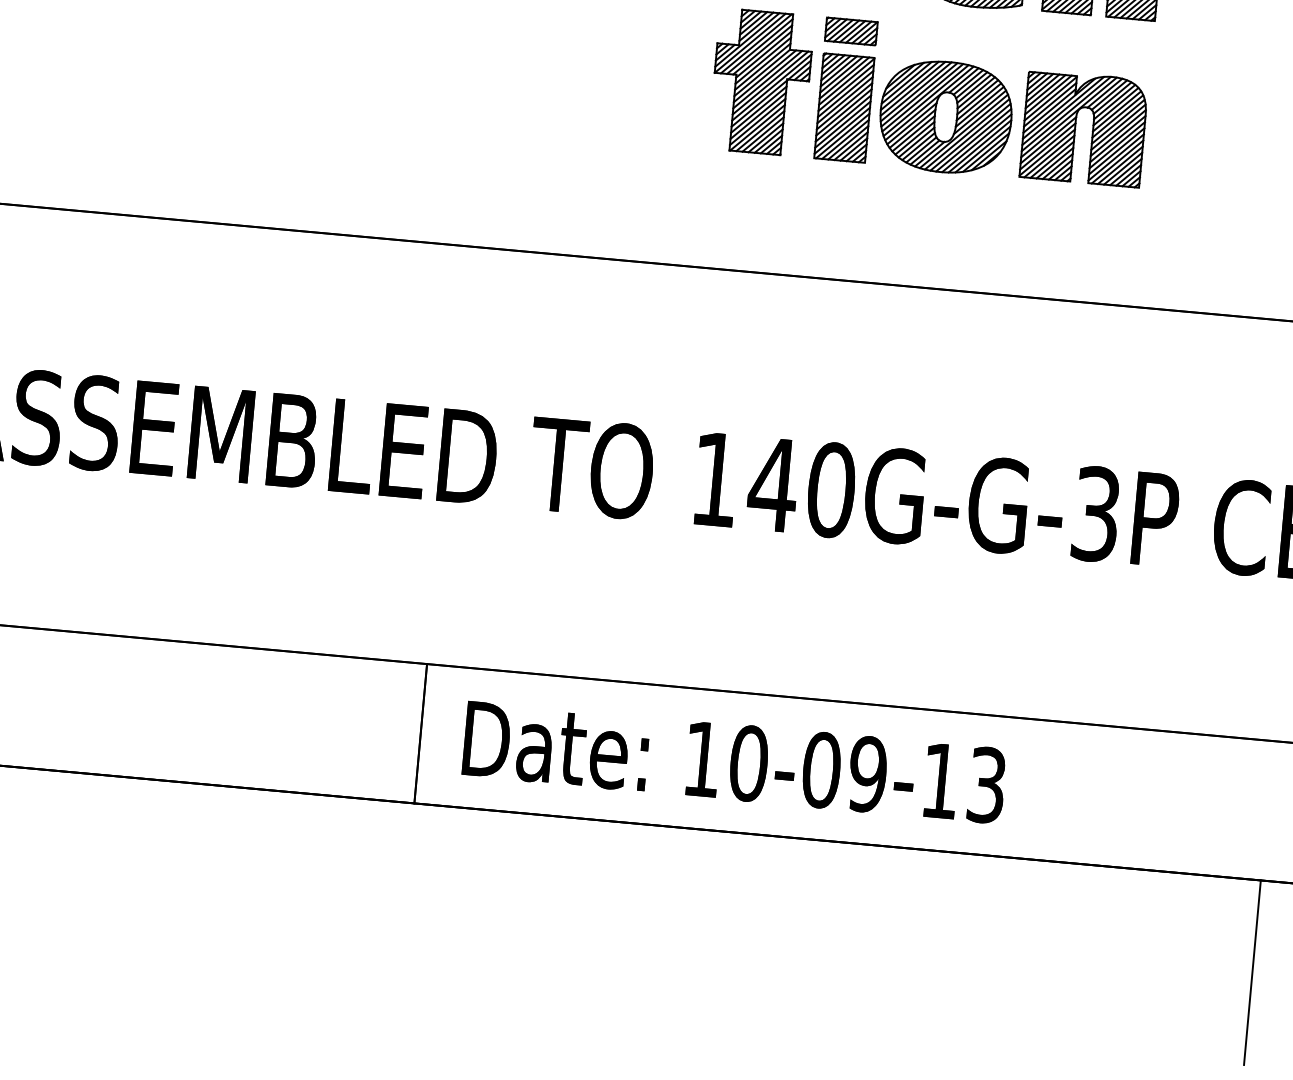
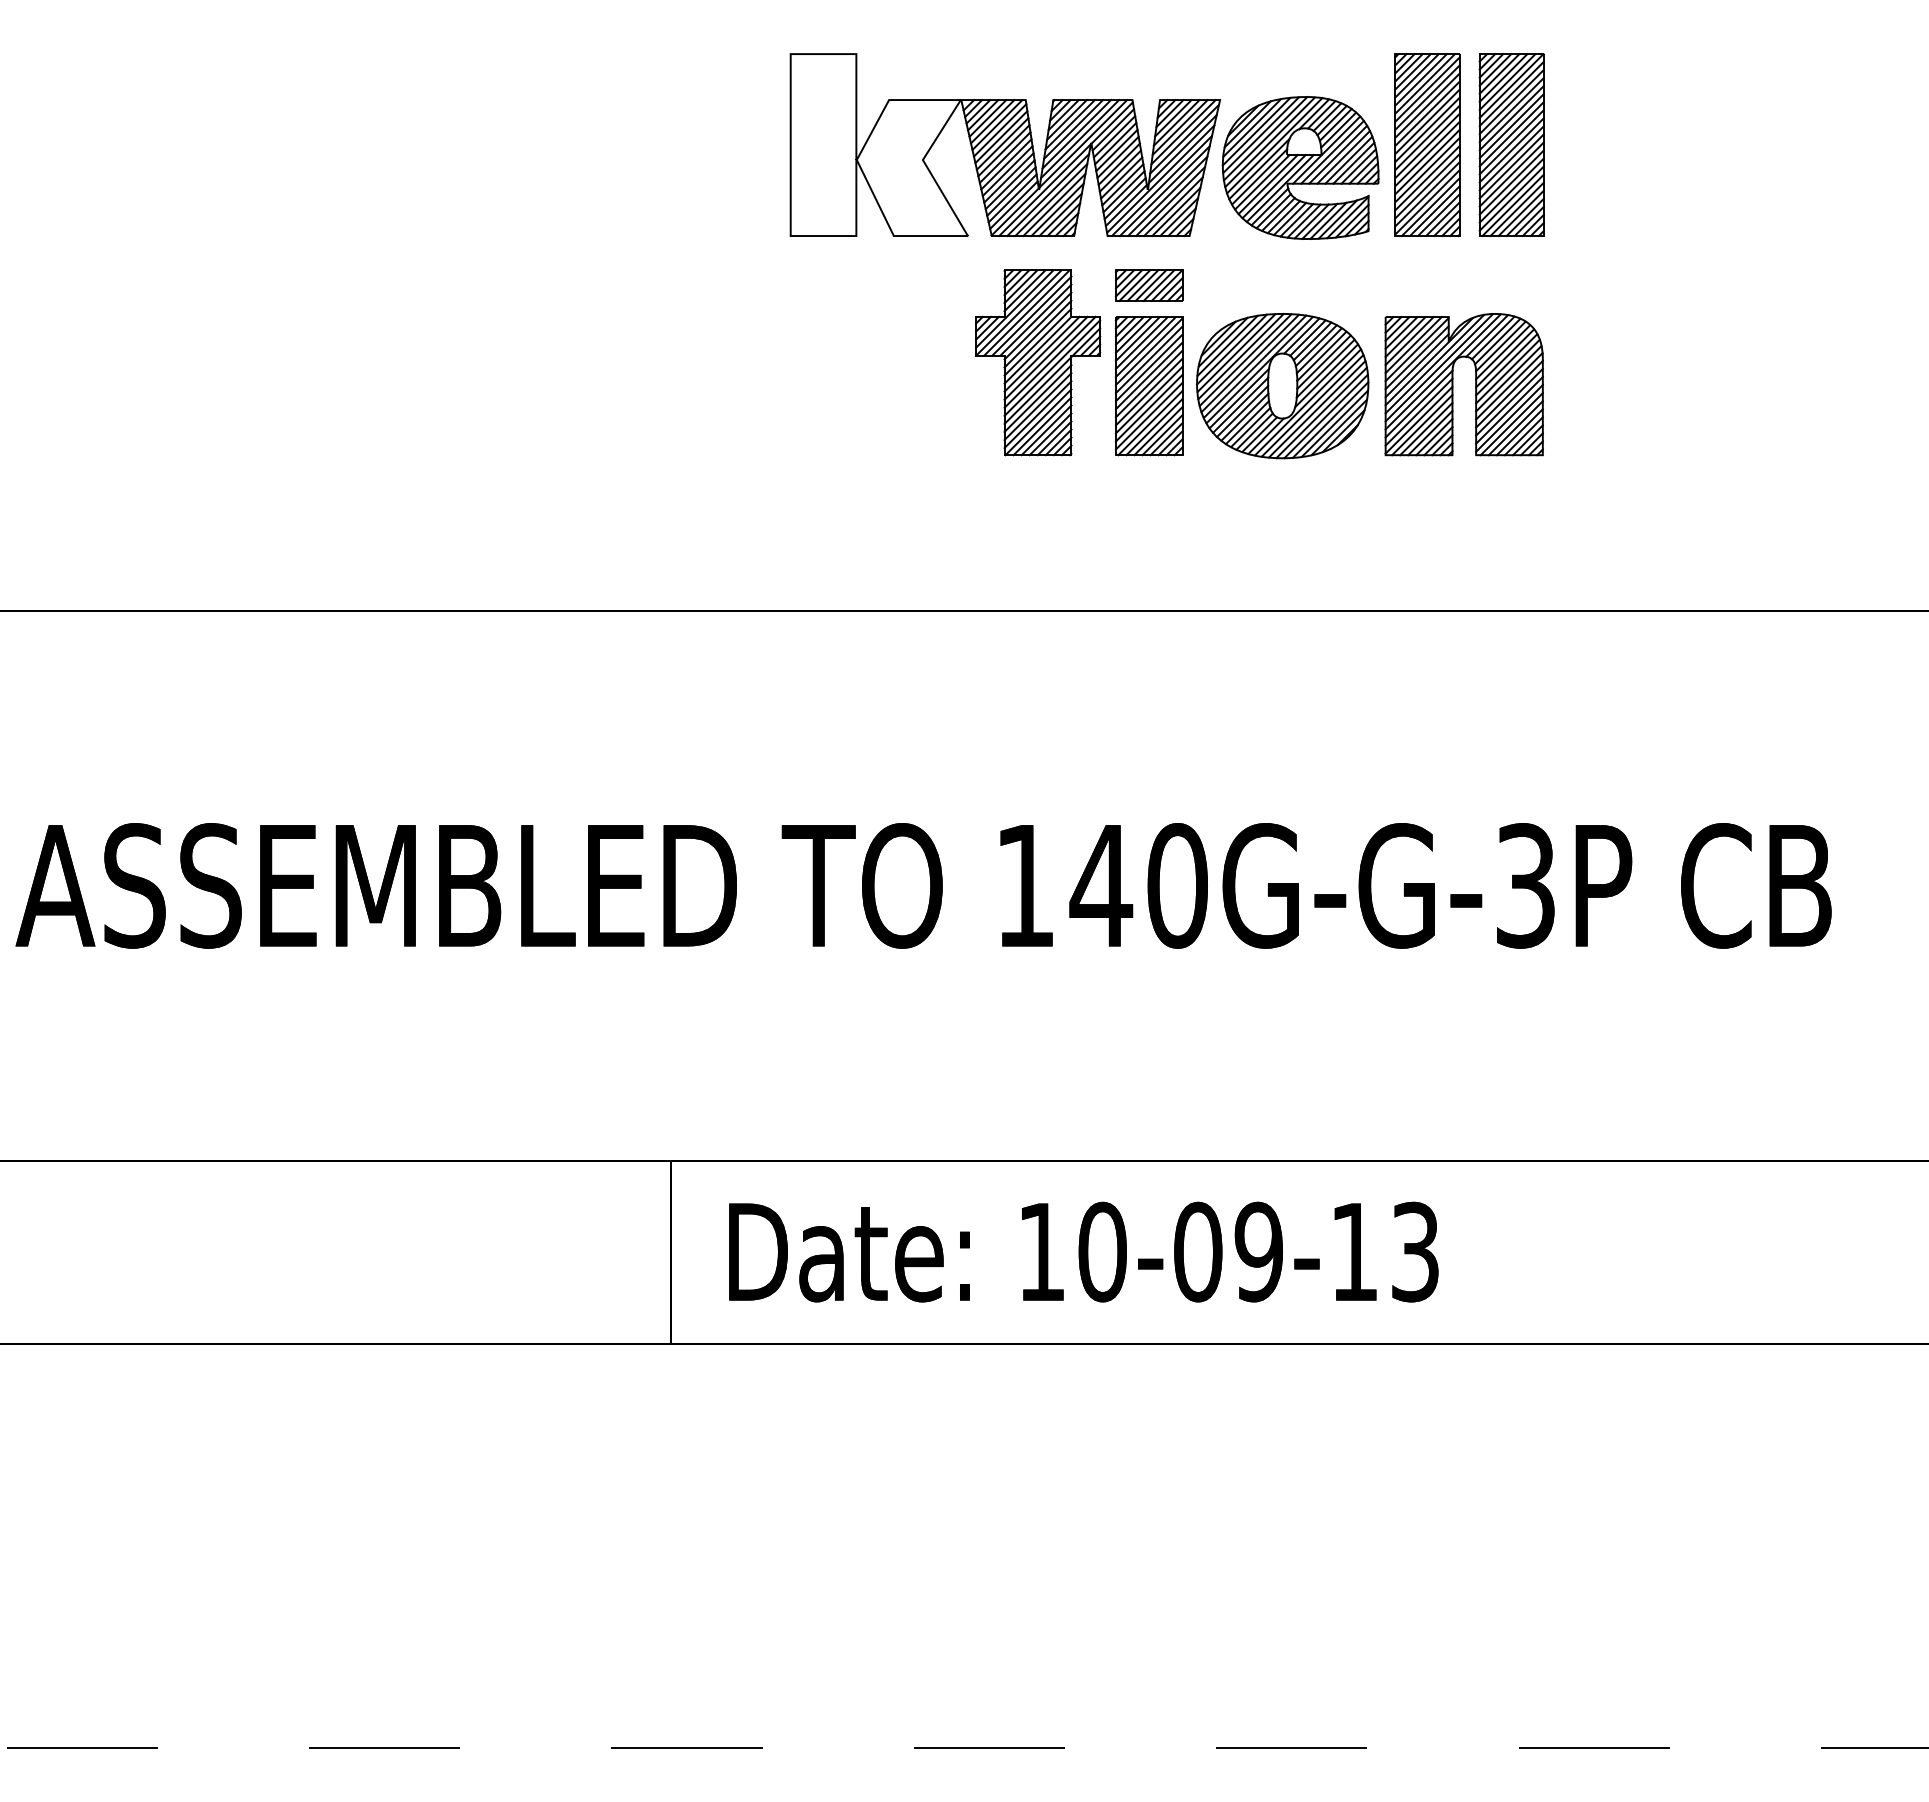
line: (1252, 972) -> (1783, 1464), removed

